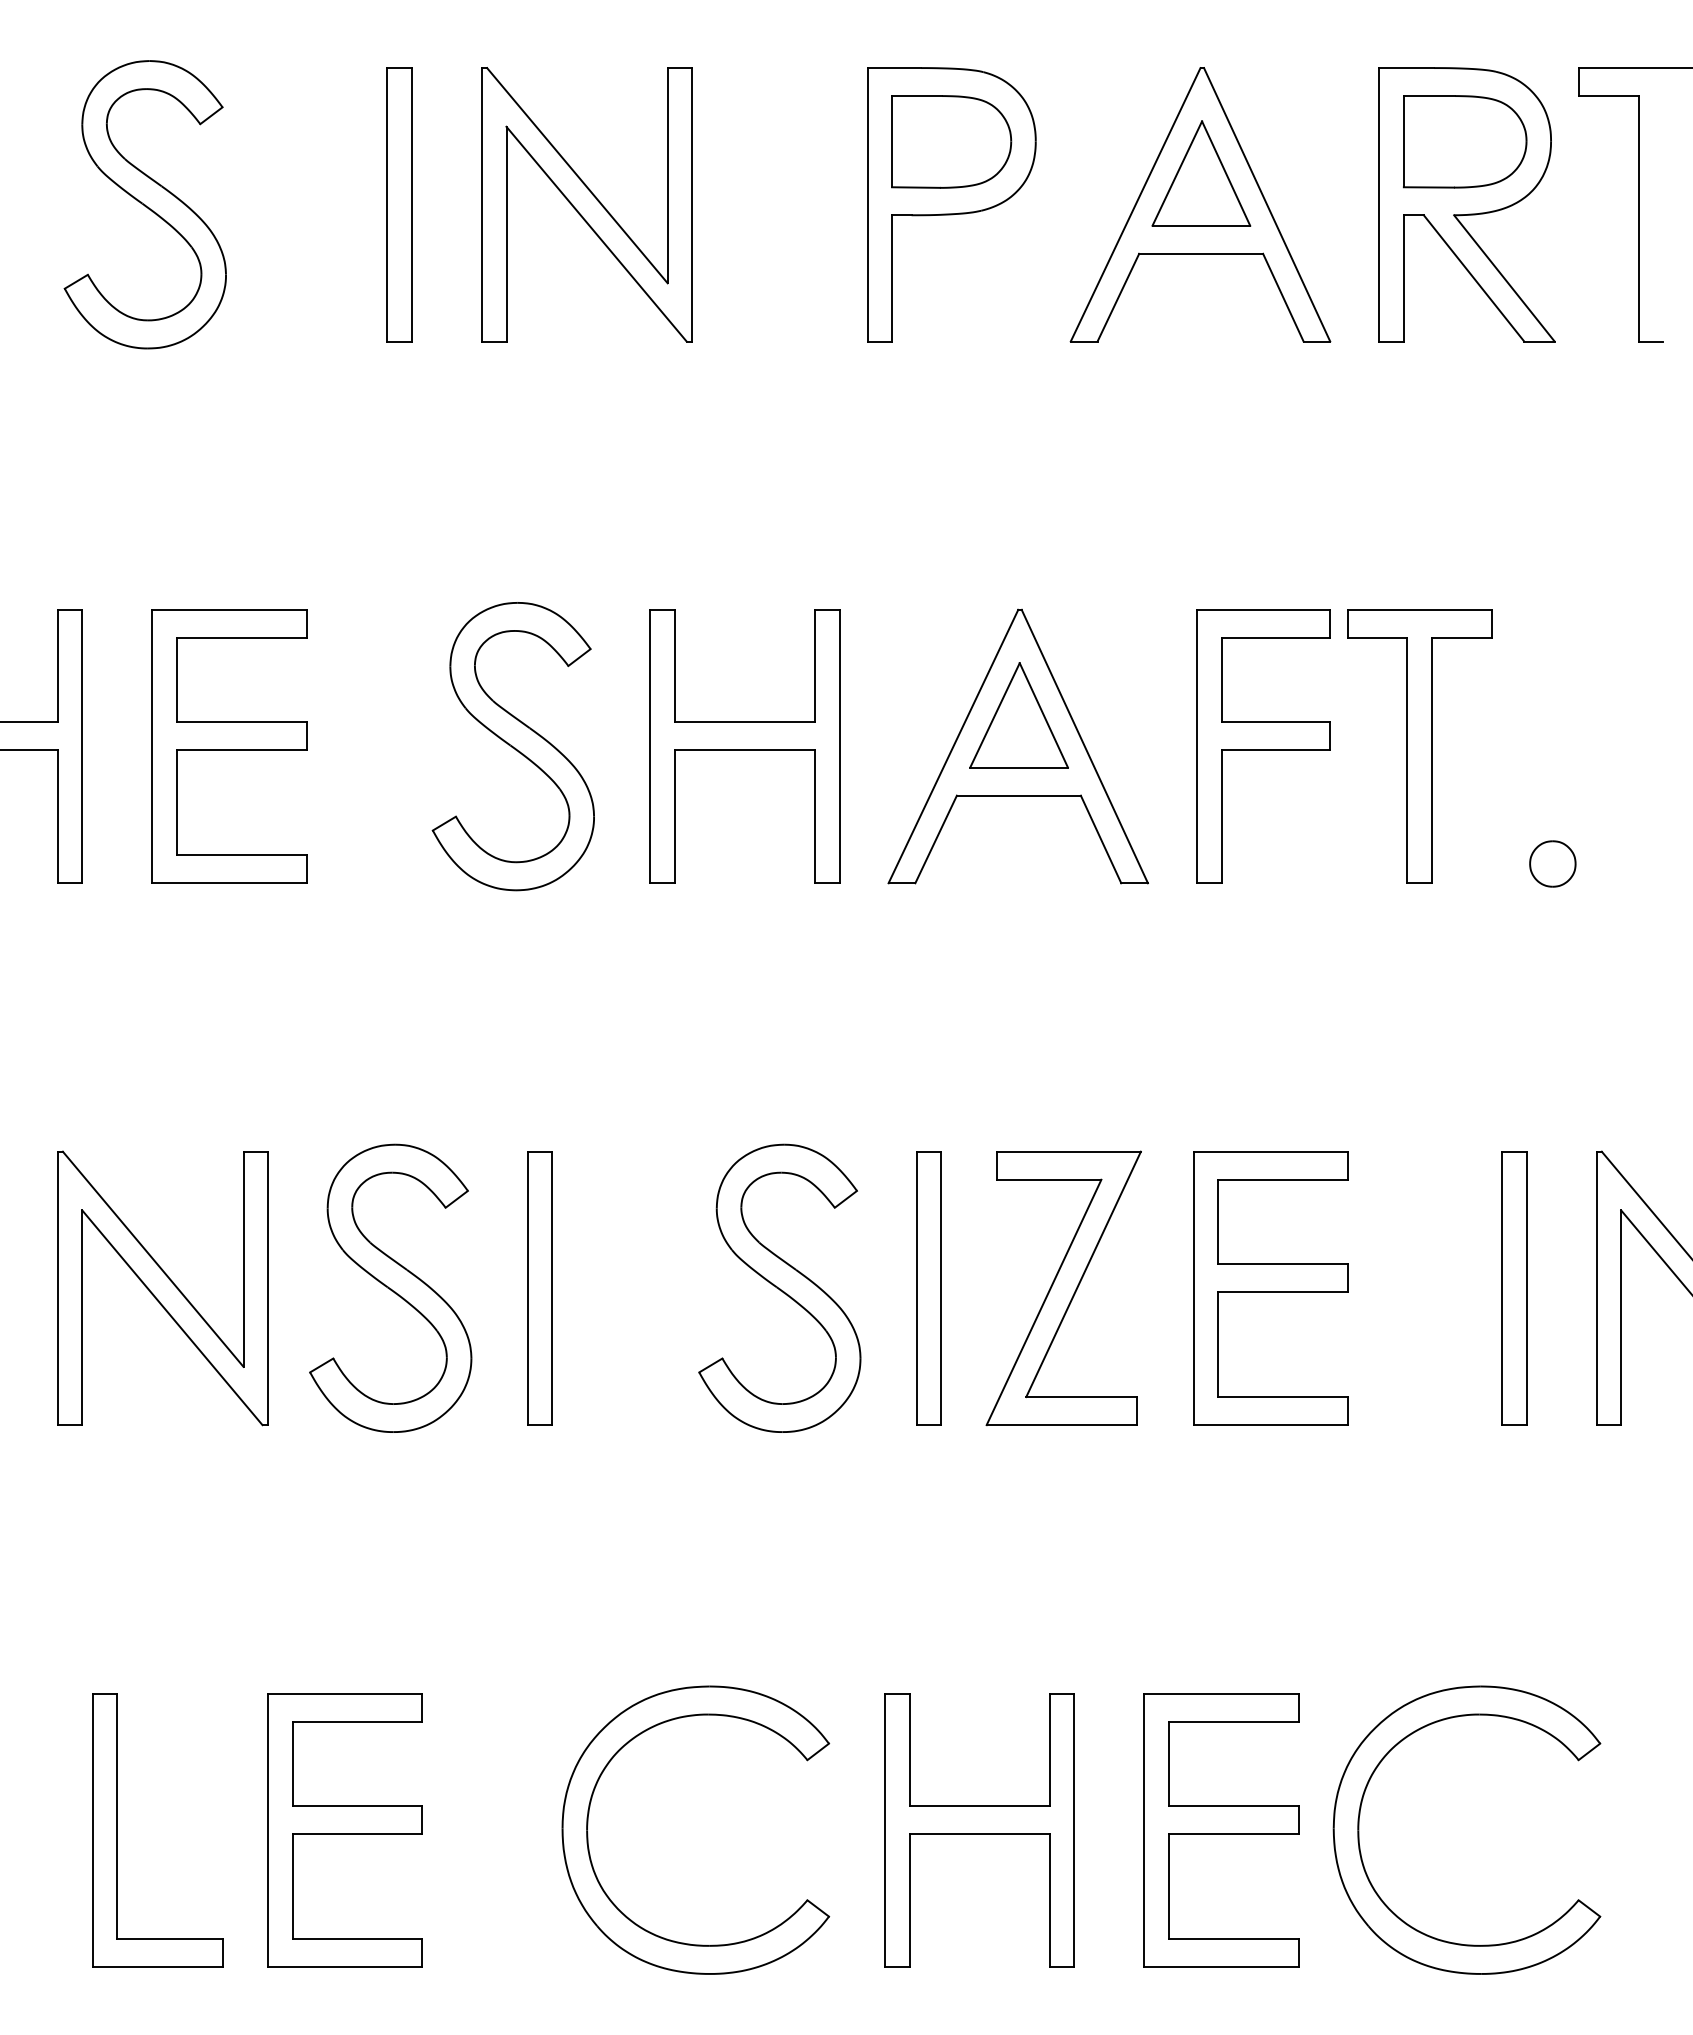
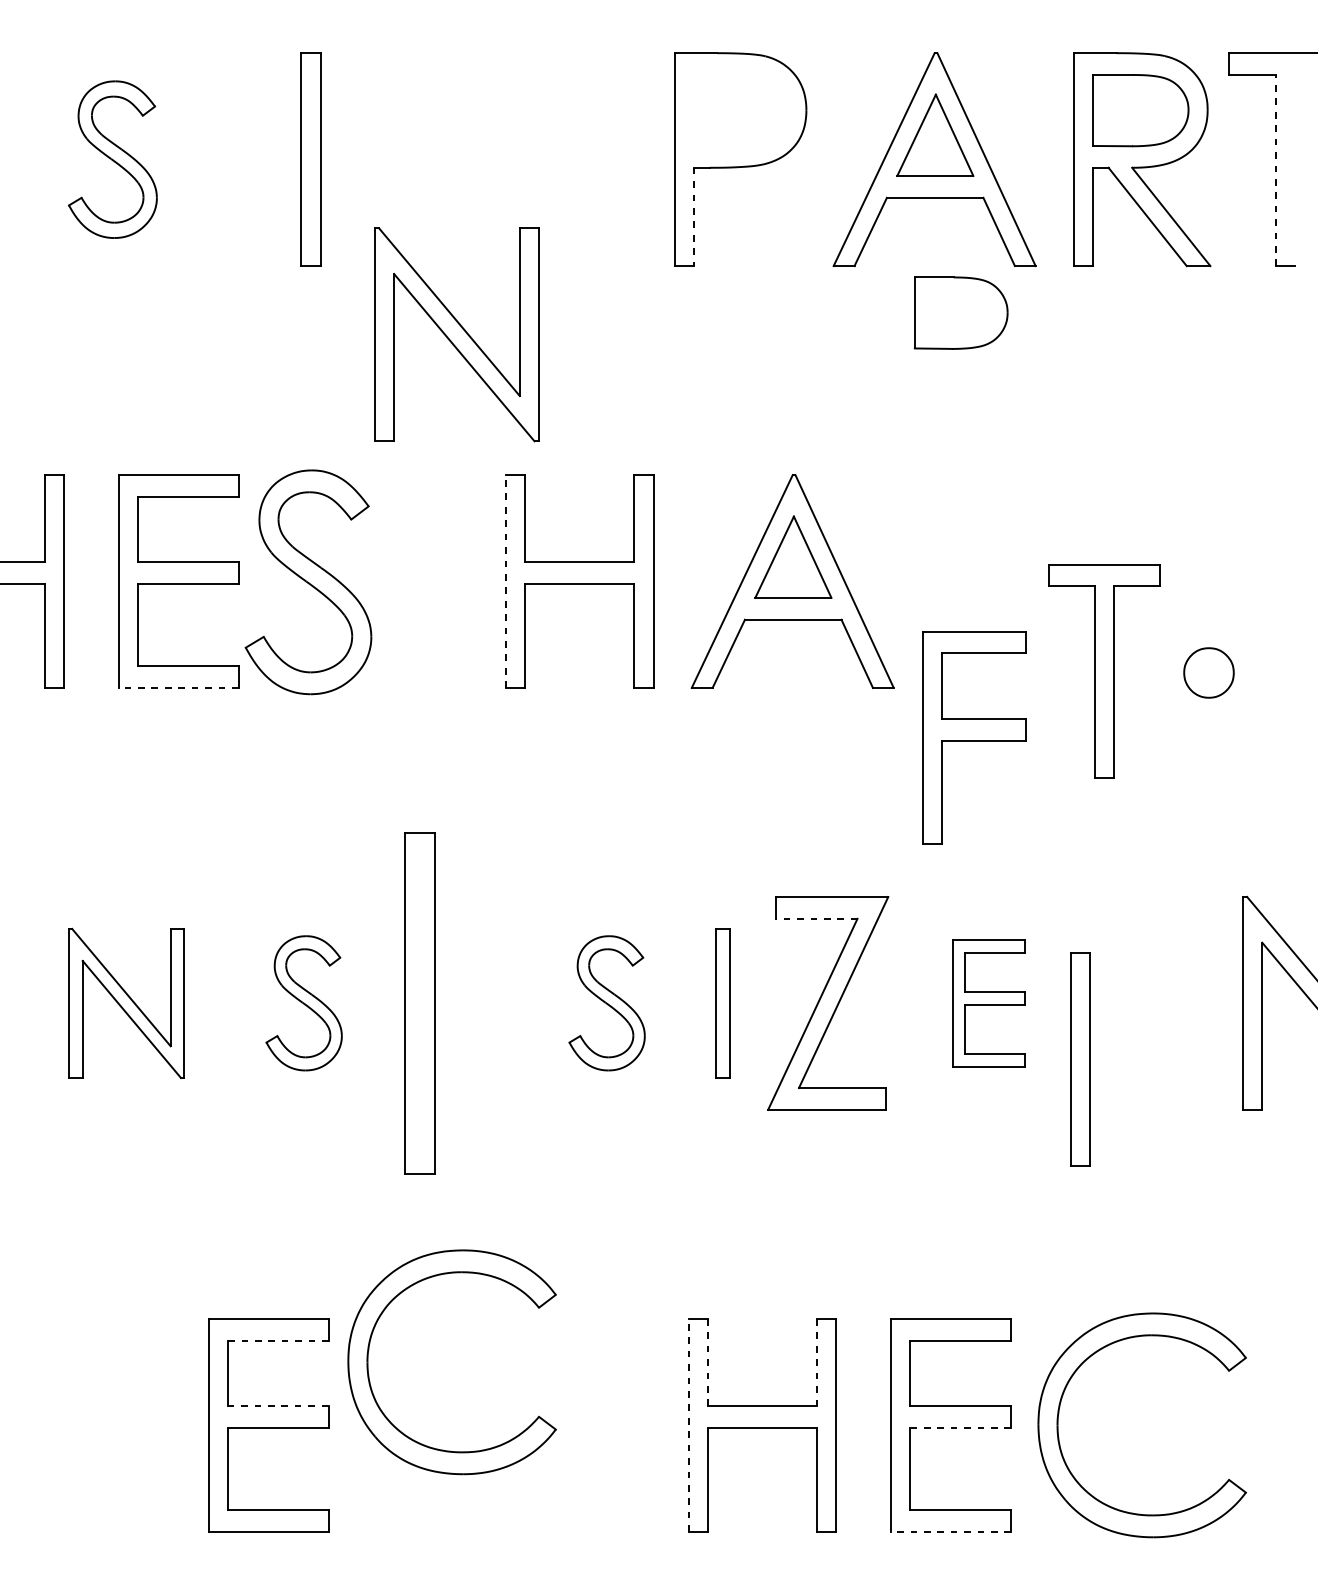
part: (951, 141) -> (961, 312), moved
part: (144, 204) -> (112, 159), size x0.7
part: (586, 204) -> (456, 334), moved
line: (1638, 218) -> (1275, 170), solid -> dashed
line: (892, 278) -> (694, 217), solid -> dashed
part: (512, 746) -> (307, 582), moved
line: (650, 746) -> (506, 581), solid -> dashed
part: (1263, 746) -> (974, 737), moved
part: (1419, 746) -> (1104, 671), moved
part: (1552, 863) -> (1208, 672), size x1.4
line: (229, 883) -> (178, 688), solid -> dashed
line: (1048, 1179) -> (816, 918), solid -> dashed
part: (390, 1287) -> (303, 1002), size x0.6
part: (779, 1287) -> (606, 1002), size x0.6
part: (162, 1288) -> (126, 1003), size x0.7
part: (539, 1288) -> (419, 1003), size x1.6
part: (928, 1288) -> (722, 1003), size x0.7
part: (1270, 1288) -> (989, 1003), size x0.6
part: (1514, 1288) -> (1080, 1059), moved
line: (357, 1721) -> (278, 1340), solid -> dashed
line: (1049, 1749) -> (817, 1362), solid -> dashed
line: (909, 1750) -> (708, 1363), solid -> dashed
line: (357, 1805) -> (278, 1406), solid -> dashed
part: (588, 1825) -> (368, 1358), moved
part: (117, 1830) -> (91, 1425), removed
line: (885, 1830) -> (689, 1425), solid -> dashed
line: (1233, 1833) -> (960, 1427), solid -> dashed
line: (1221, 1966) -> (951, 1531), solid -> dashed

